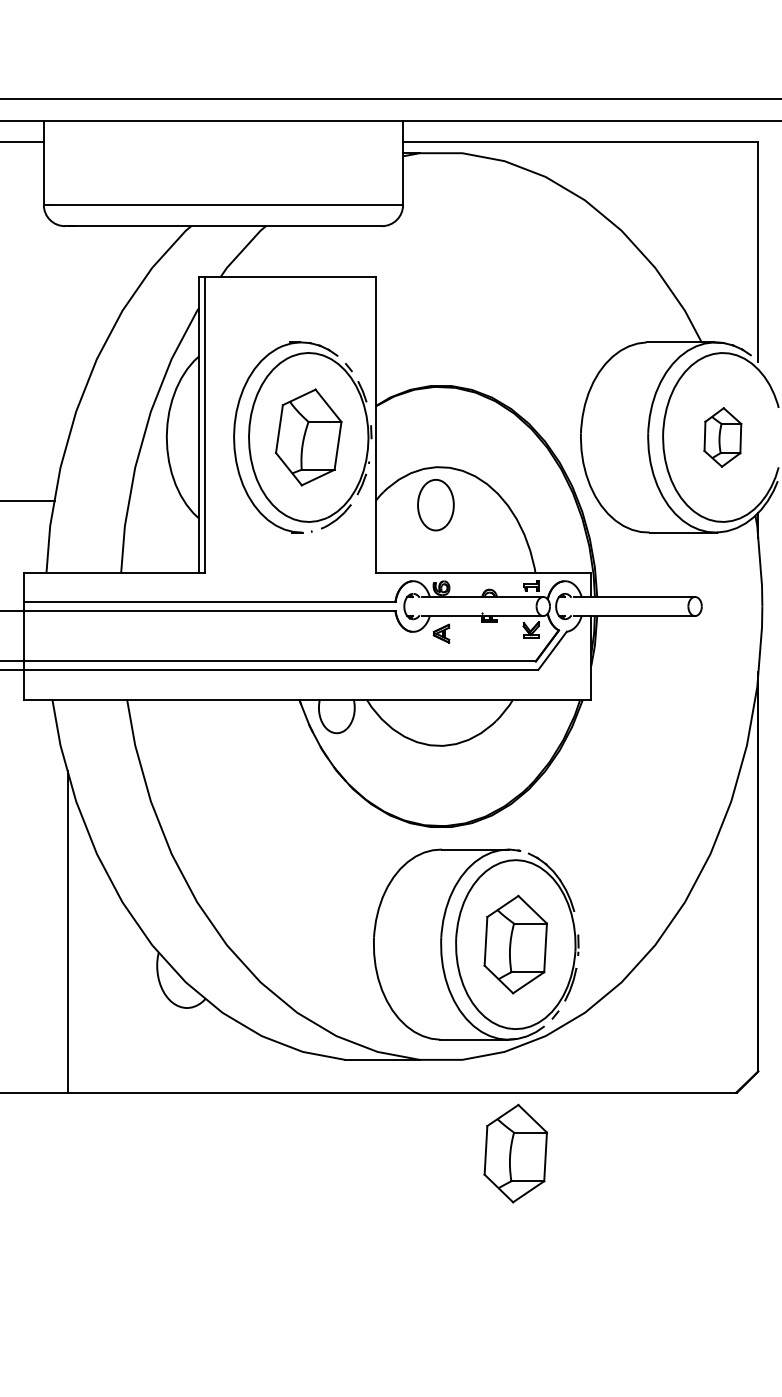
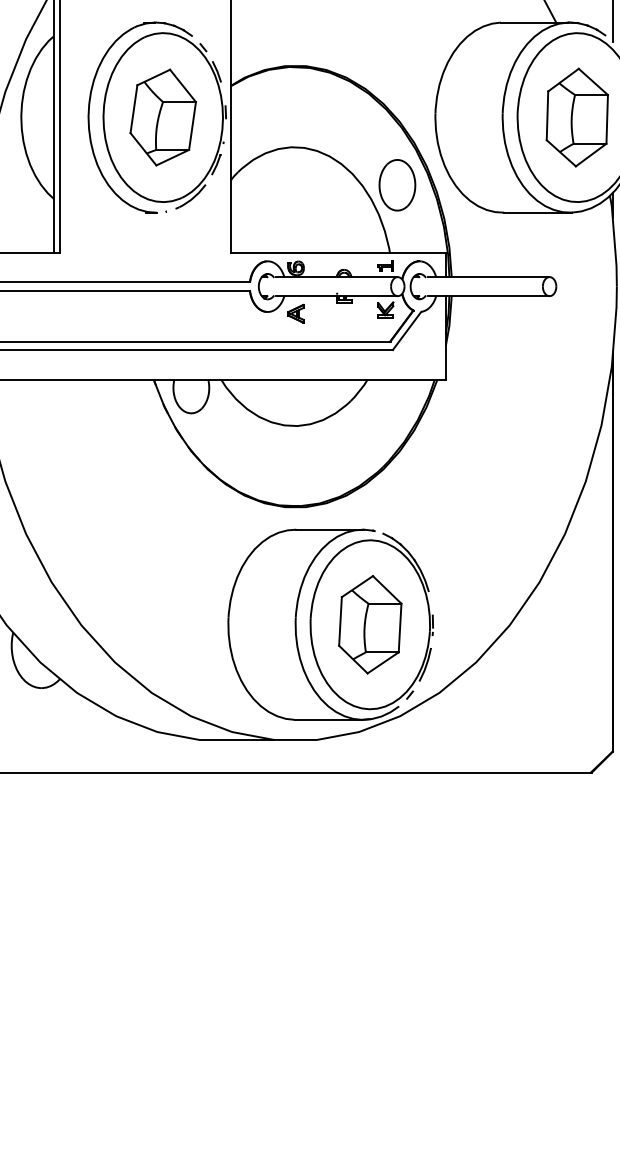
part: (722, 437) -> (577, 117), size x1.67
part: (435, 505) -> (397, 185), moved
part: (515, 1153) -> (370, 833), removed

